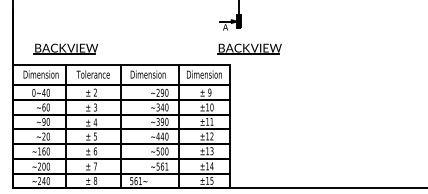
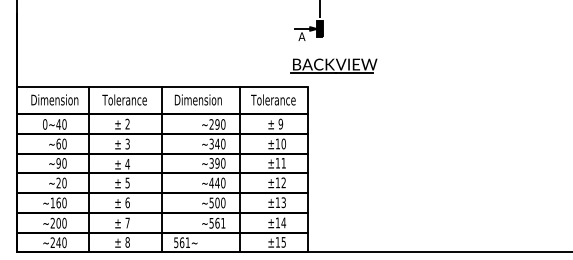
part: (65, 48) -> (87, 65), removed
text: (204, 74) -> (273, 99), Dimension -> Tolerance

